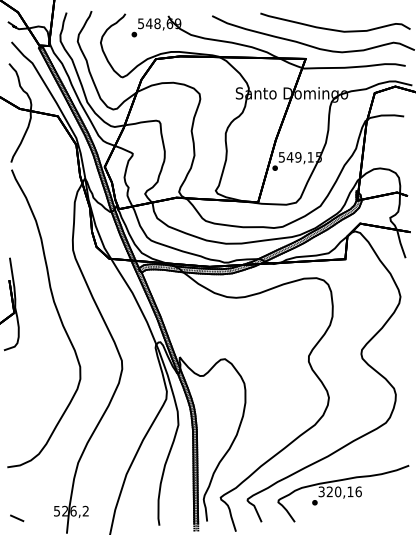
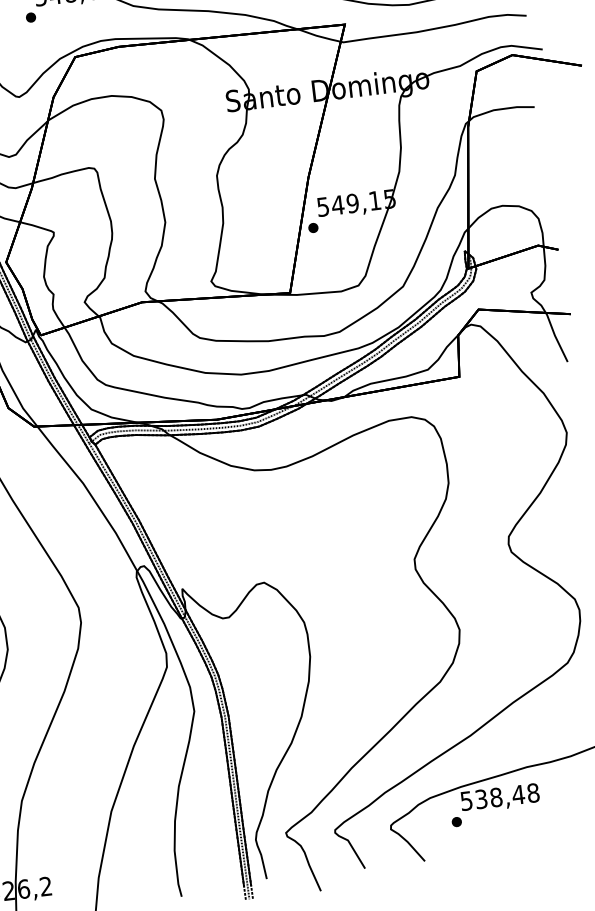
text: (339, 491) -> (498, 796), 320,16 -> 538,48

